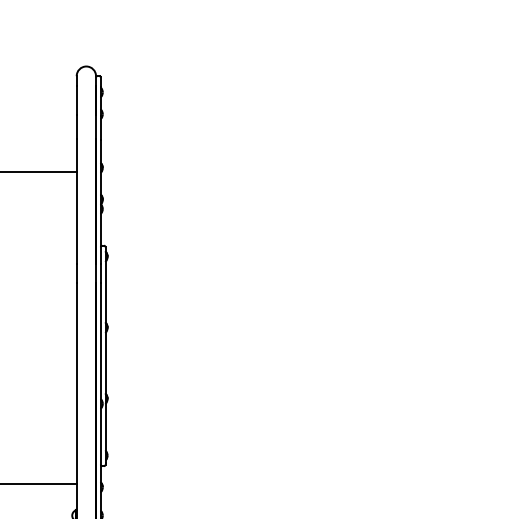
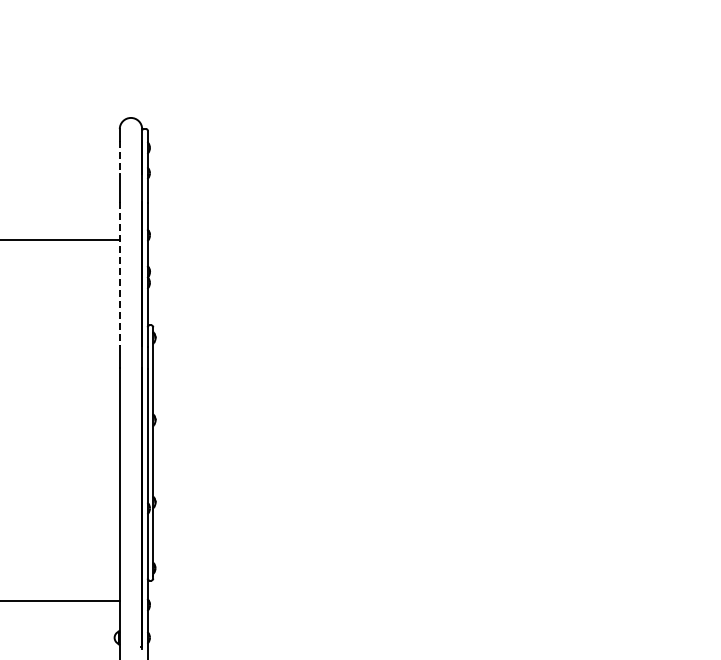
line: (76, 100) -> (119, 157), solid -> dashed
line: (76, 201) -> (119, 274), solid -> dashed

